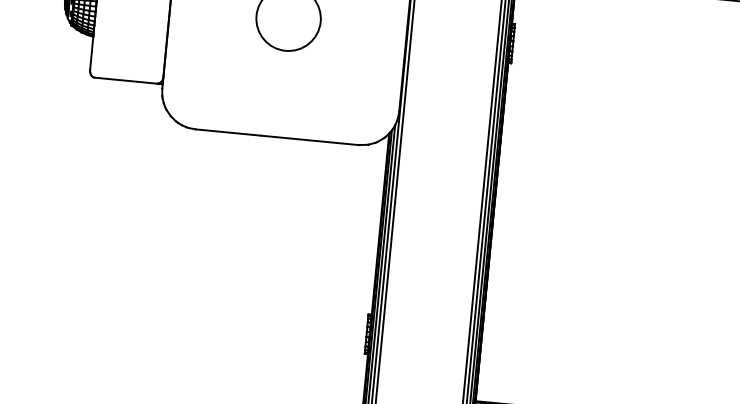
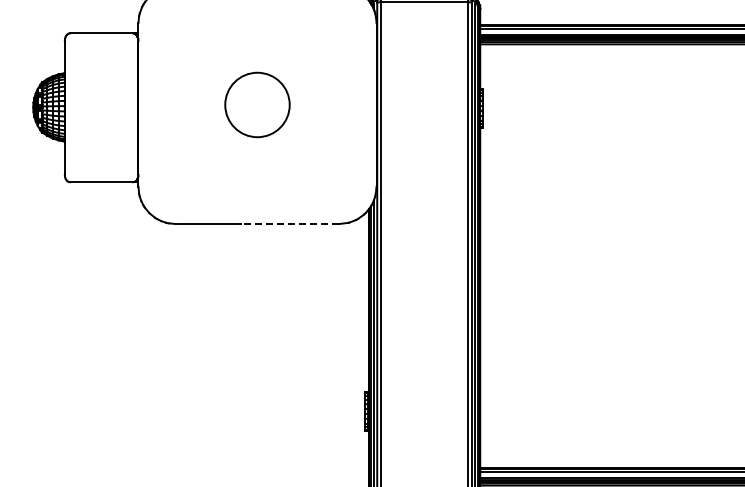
line: (309, 140) -> (289, 224), solid -> dashed

